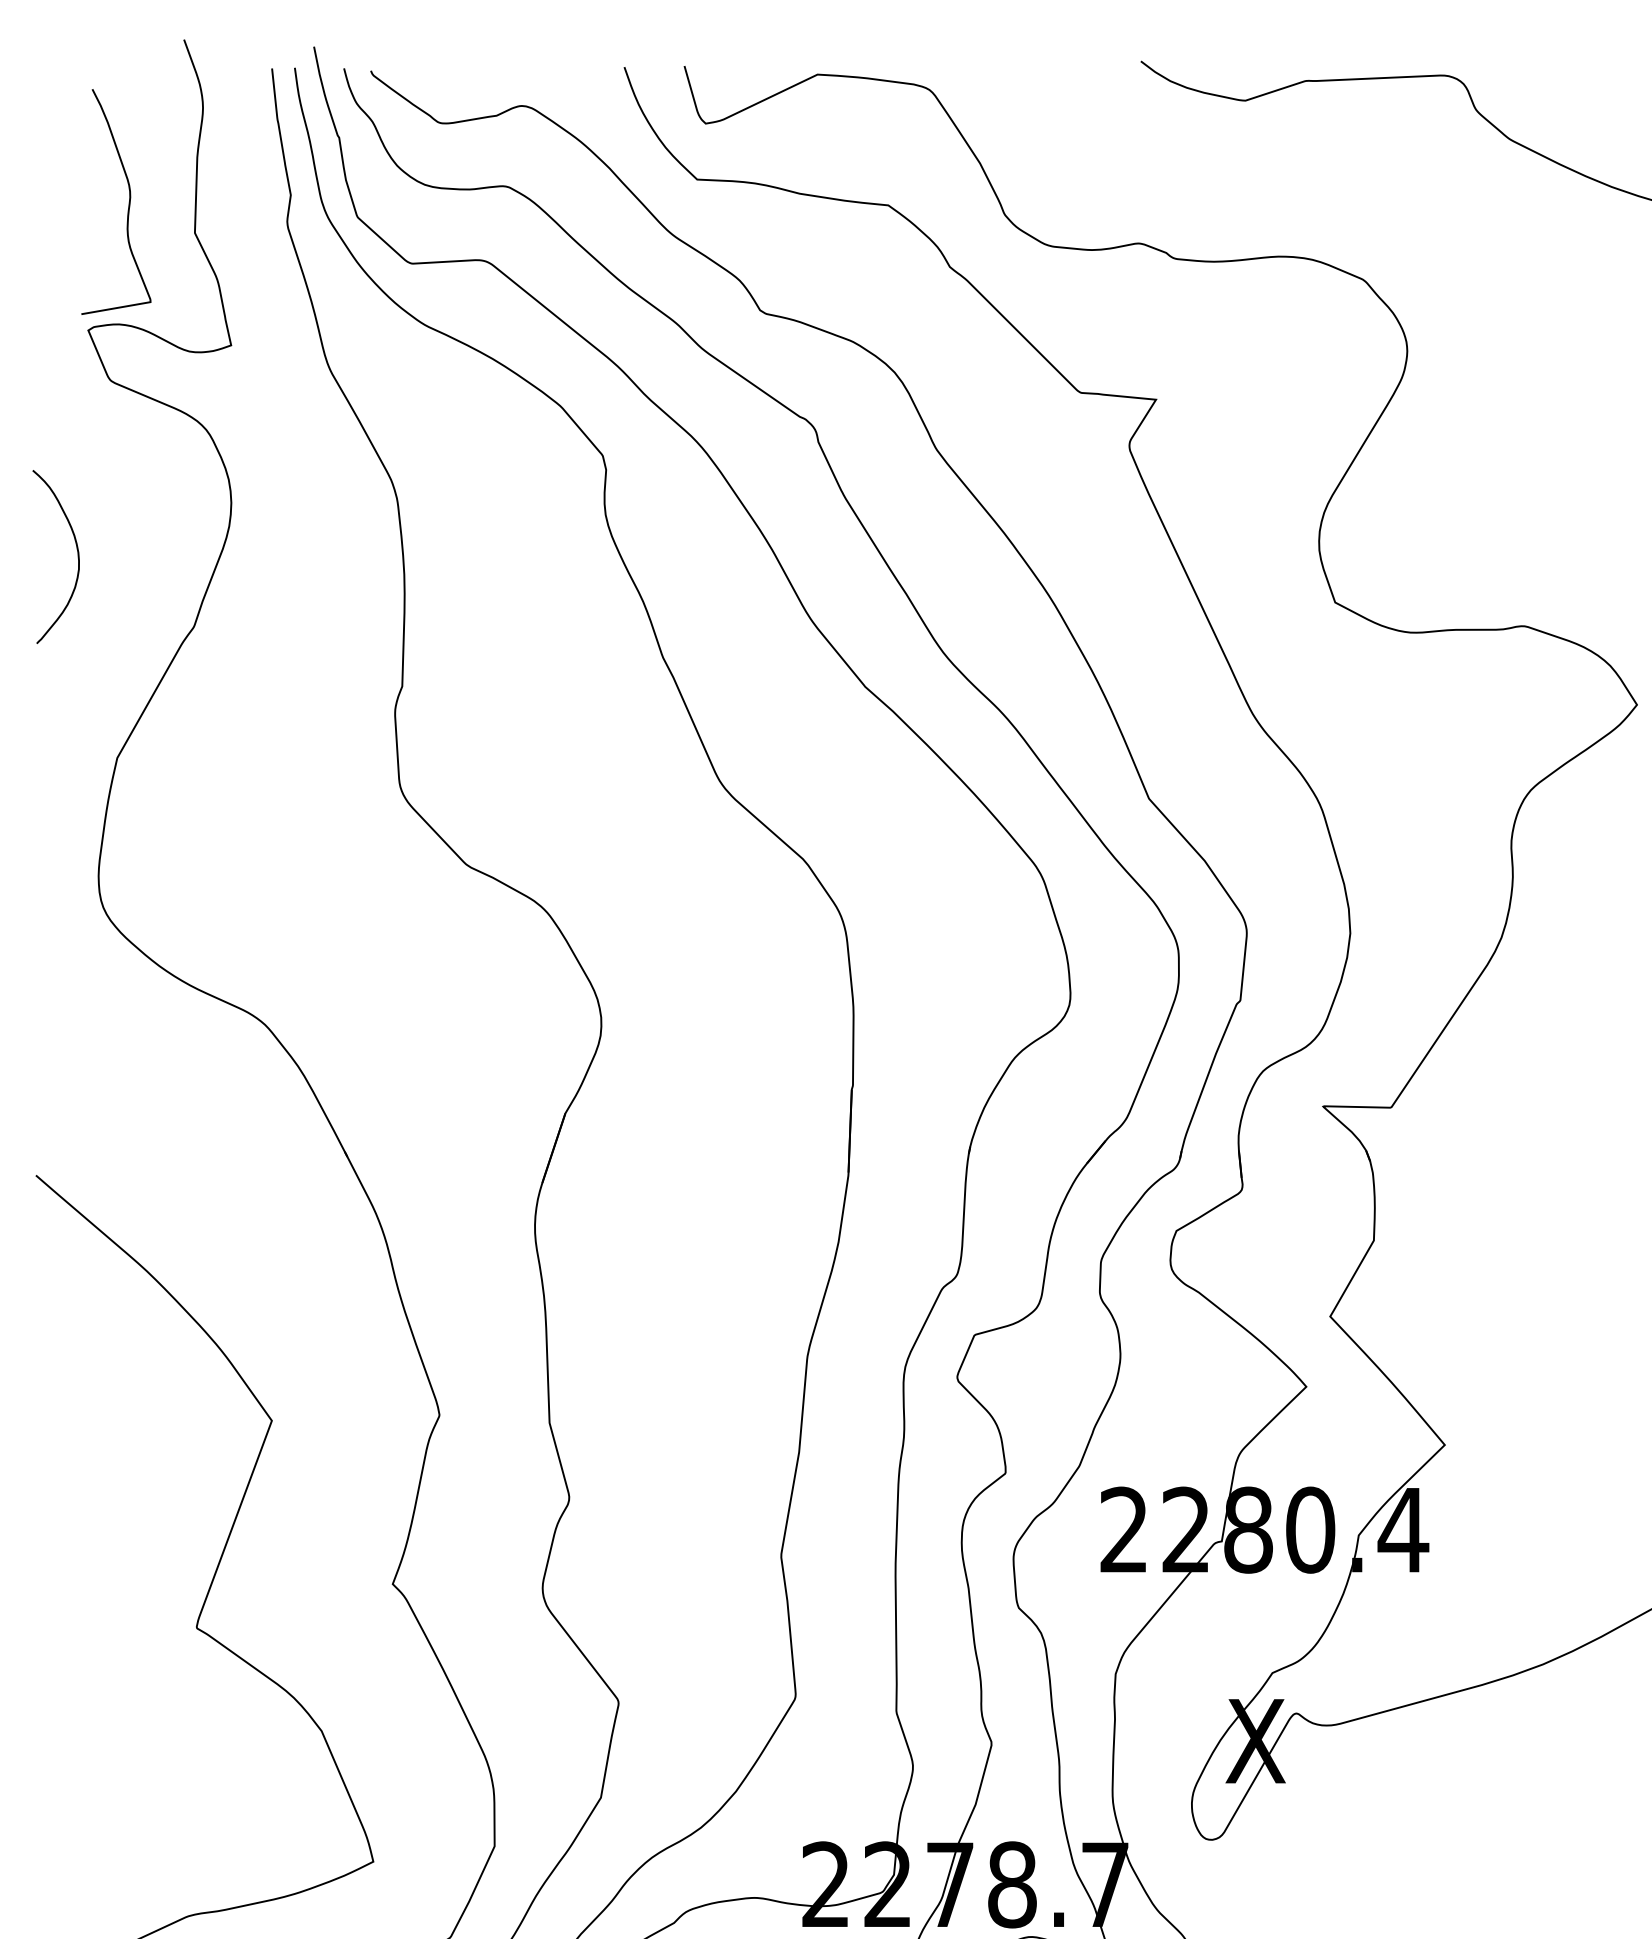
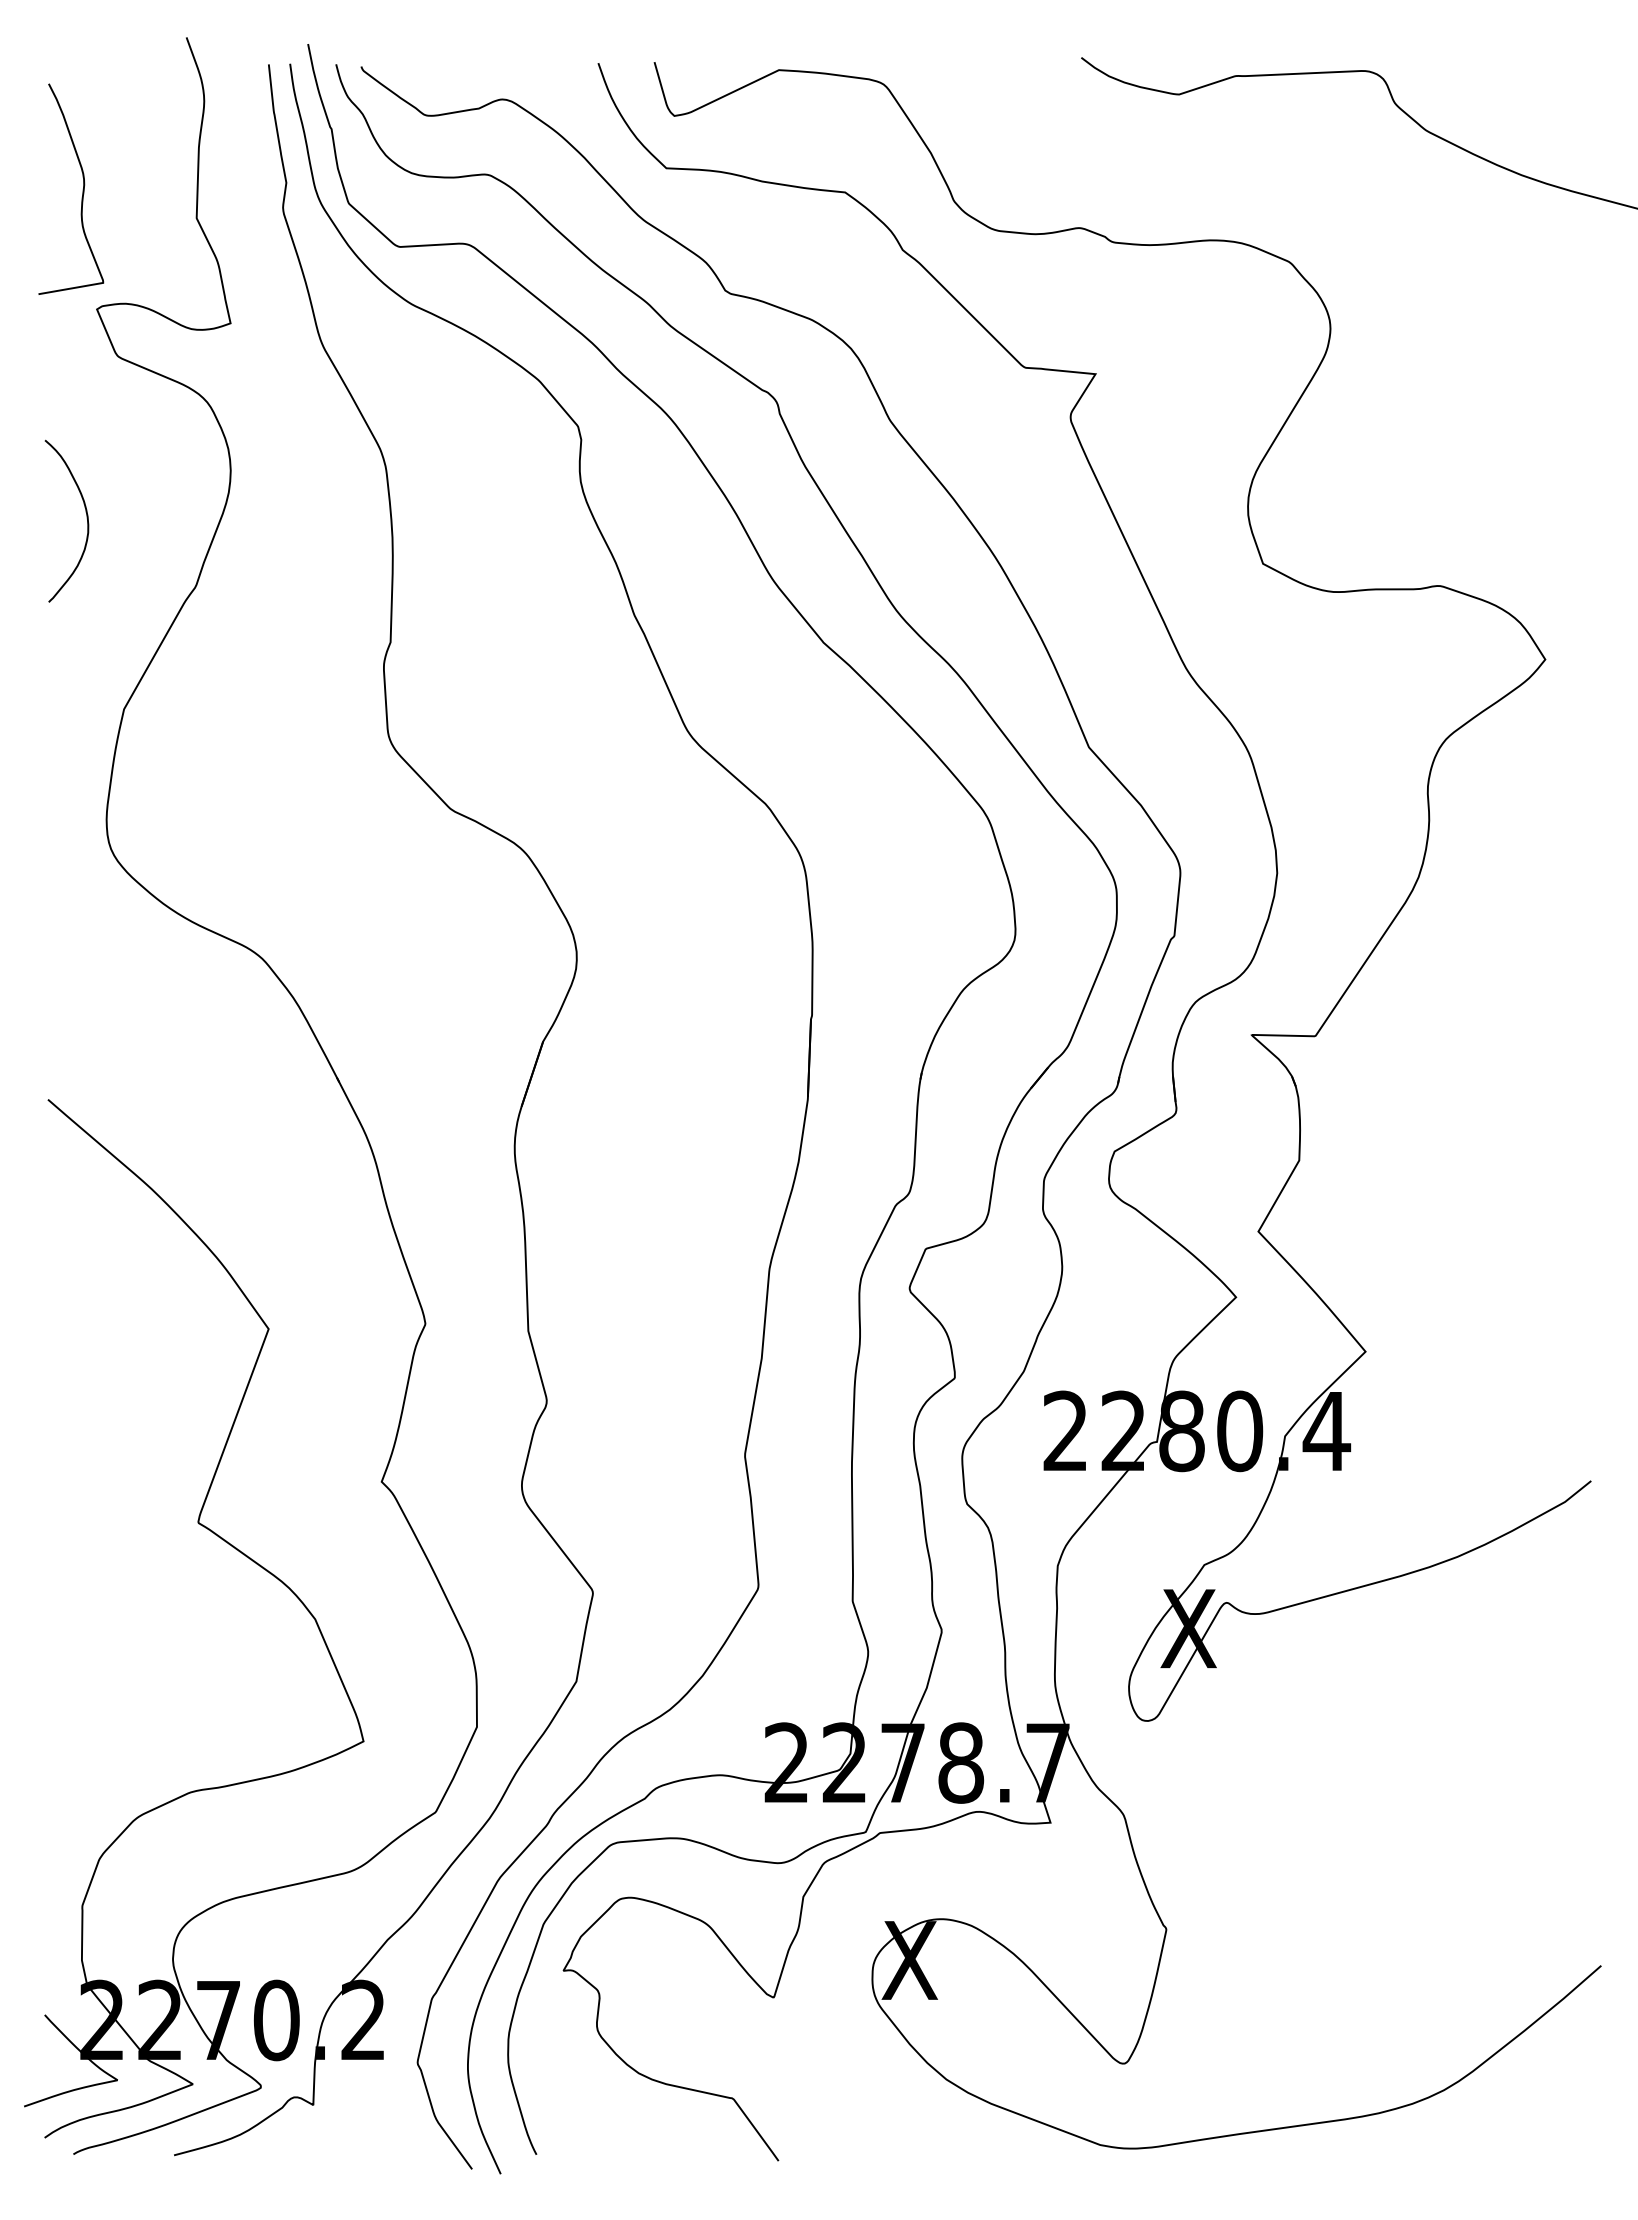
curve: (128, 202) -> (82, 189), moved

